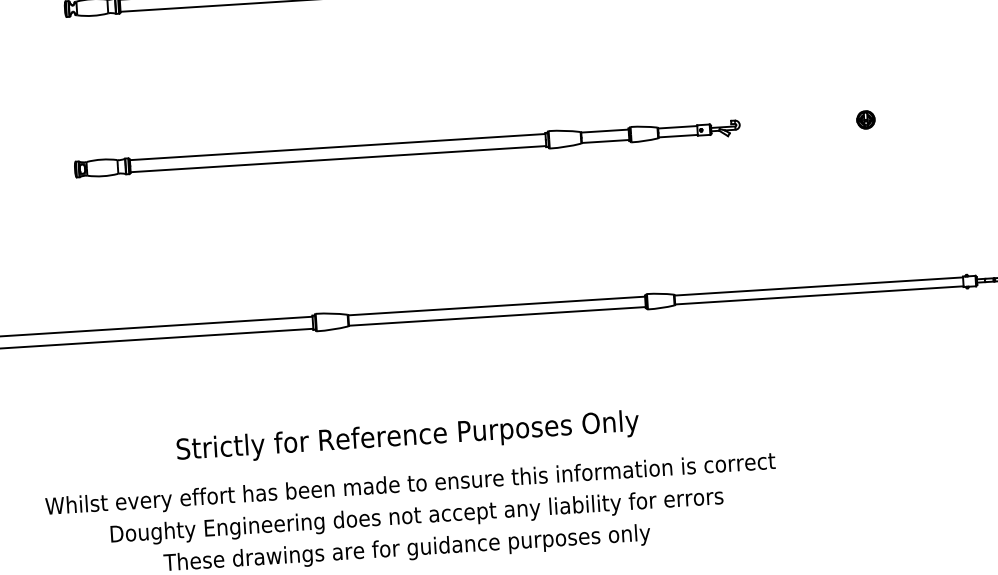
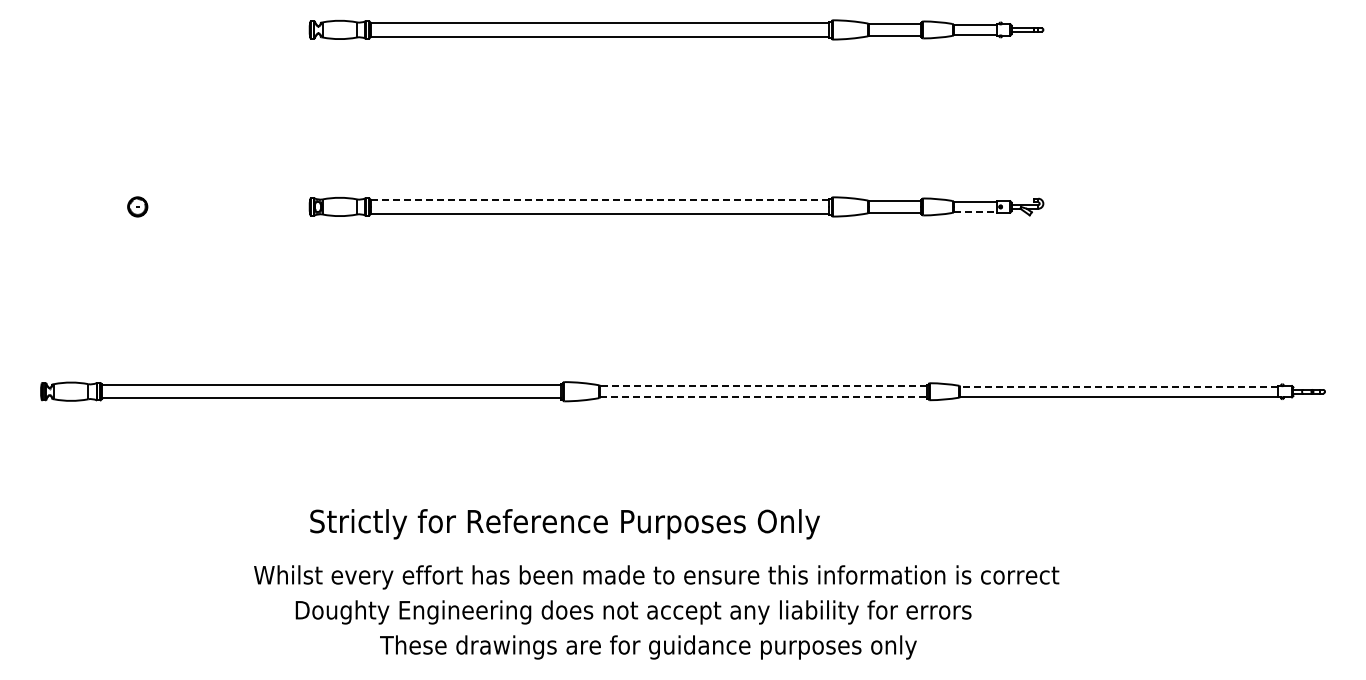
part: (865, 119) -> (1181, 206), removed
line: (678, 135) -> (975, 211), solid -> dashed
line: (337, 147) -> (599, 200), solid -> dashed
line: (818, 286) -> (1118, 386), solid -> dashed
line: (496, 305) -> (763, 385), solid -> dashed
line: (497, 316) -> (763, 397), solid -> dashed
text: (407, 437) -> (564, 524), moved
text: (416, 517) -> (633, 612), moved

